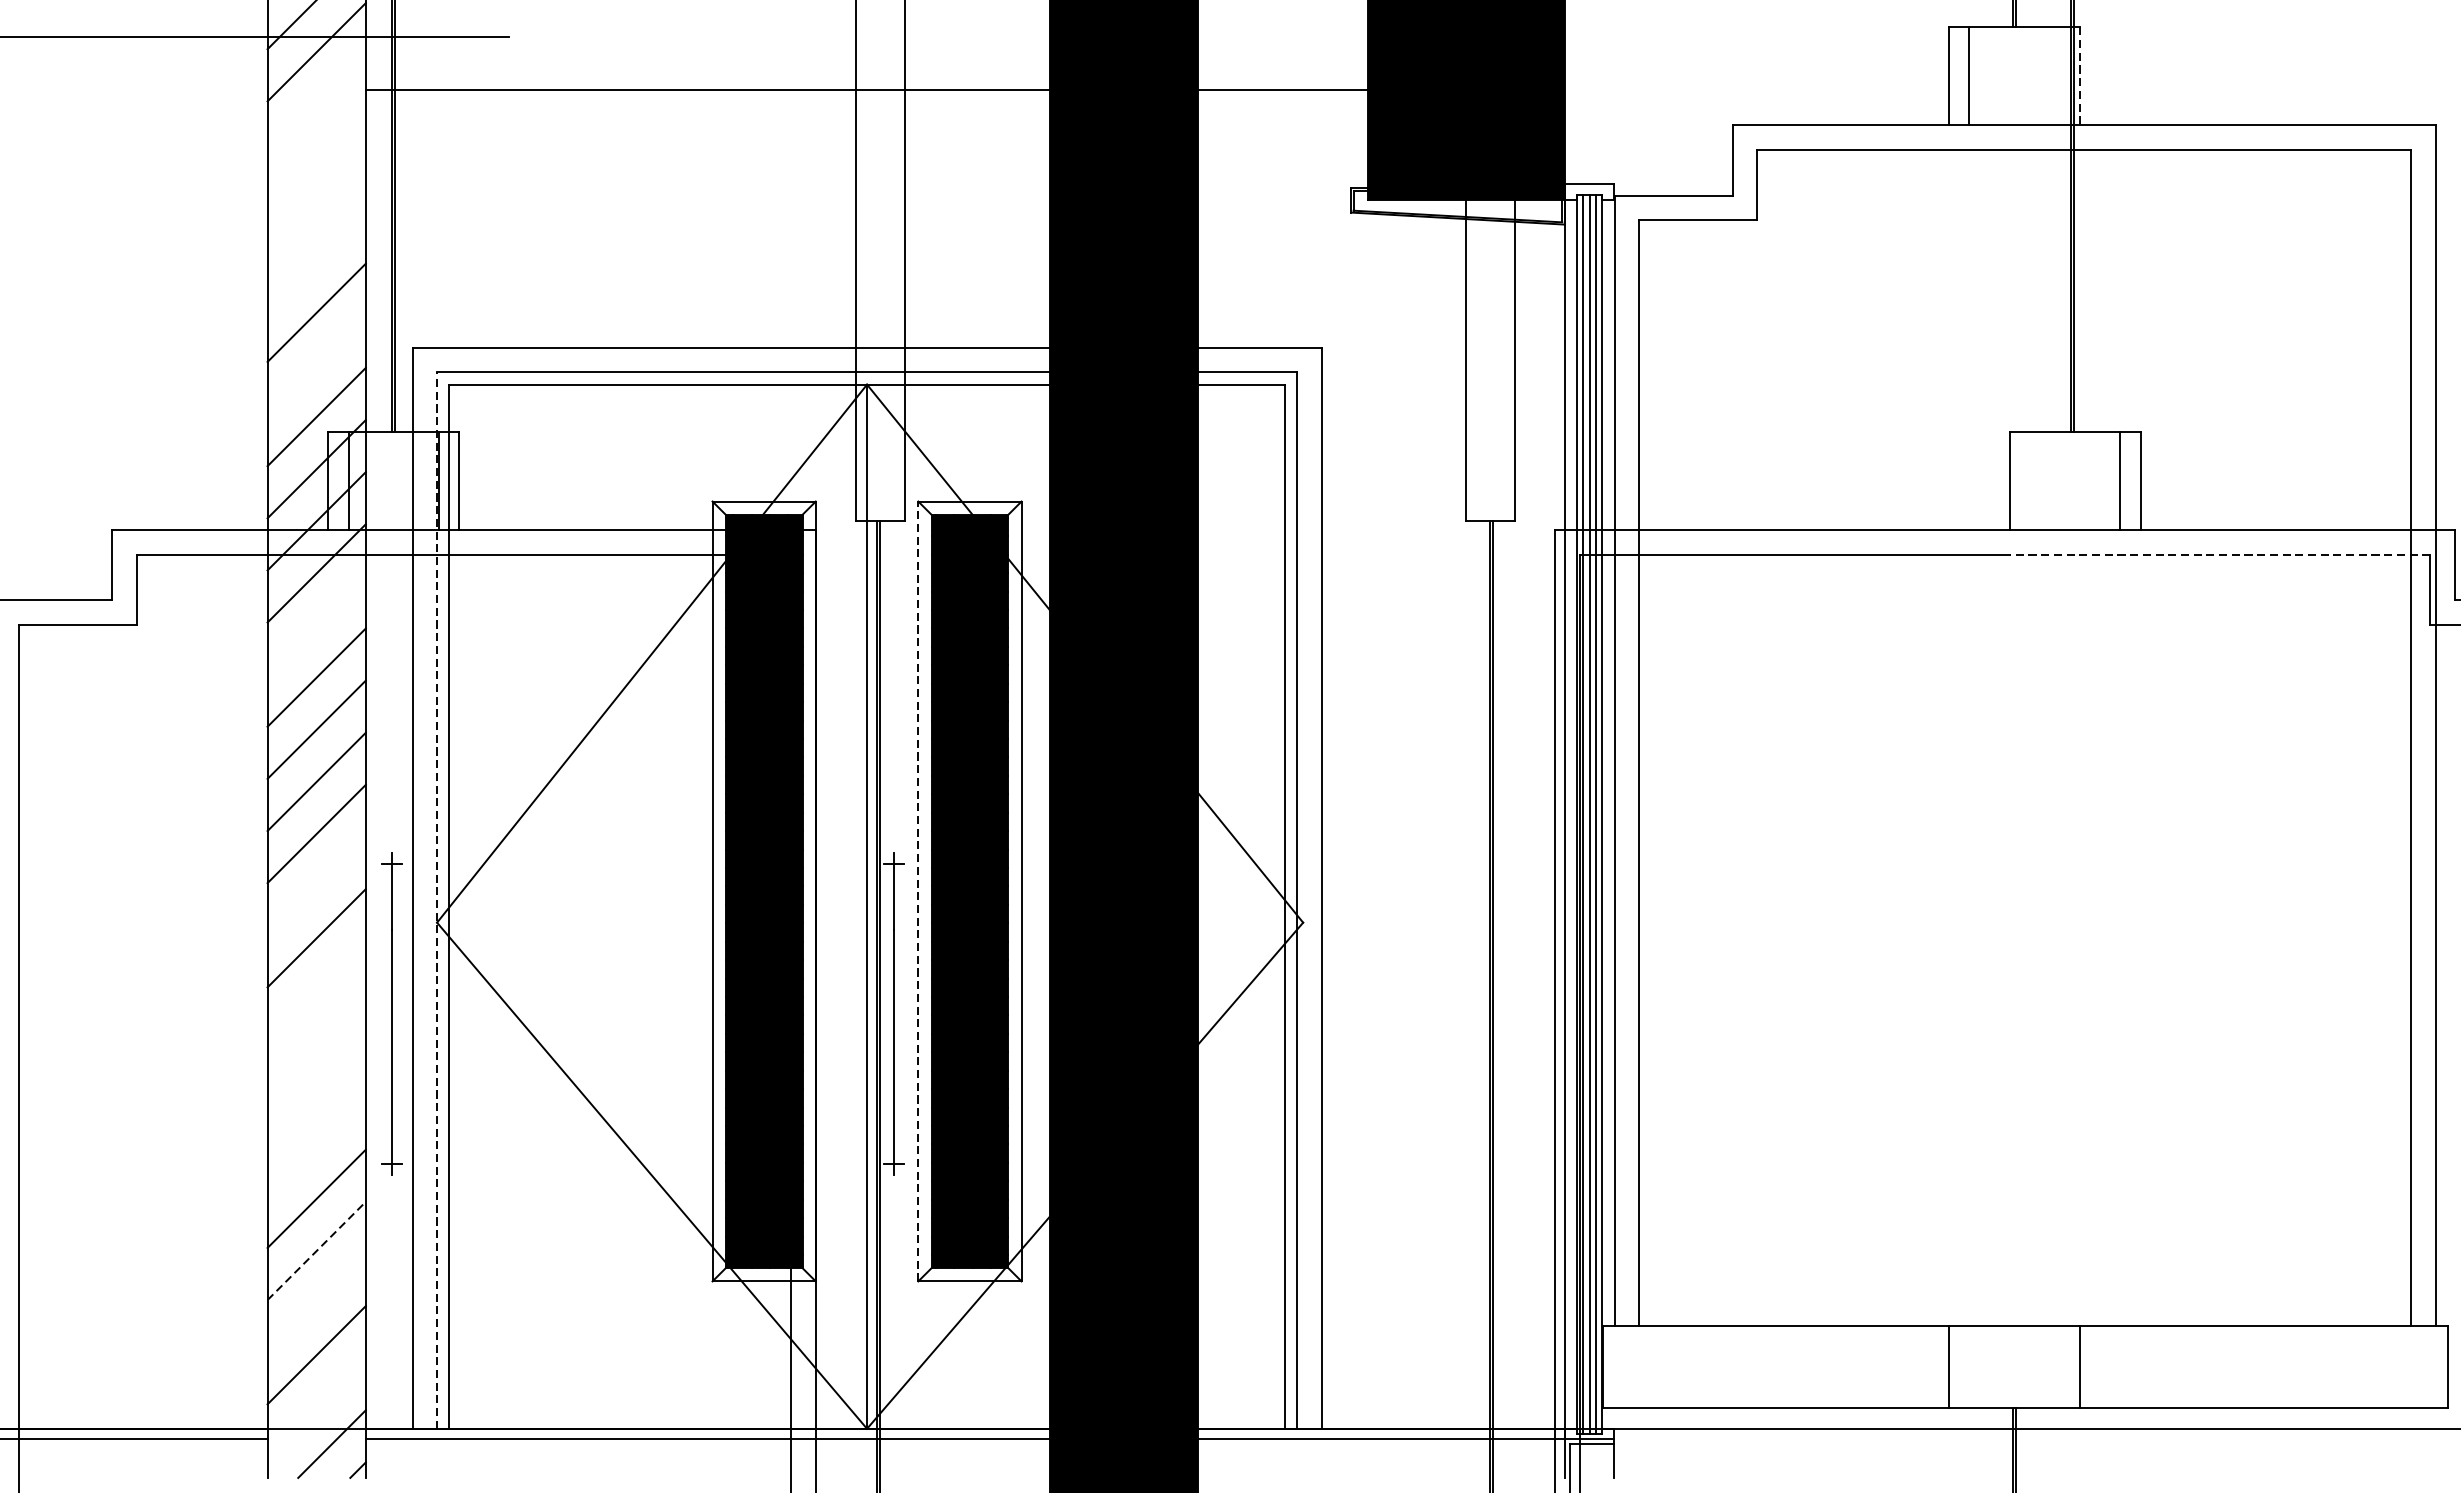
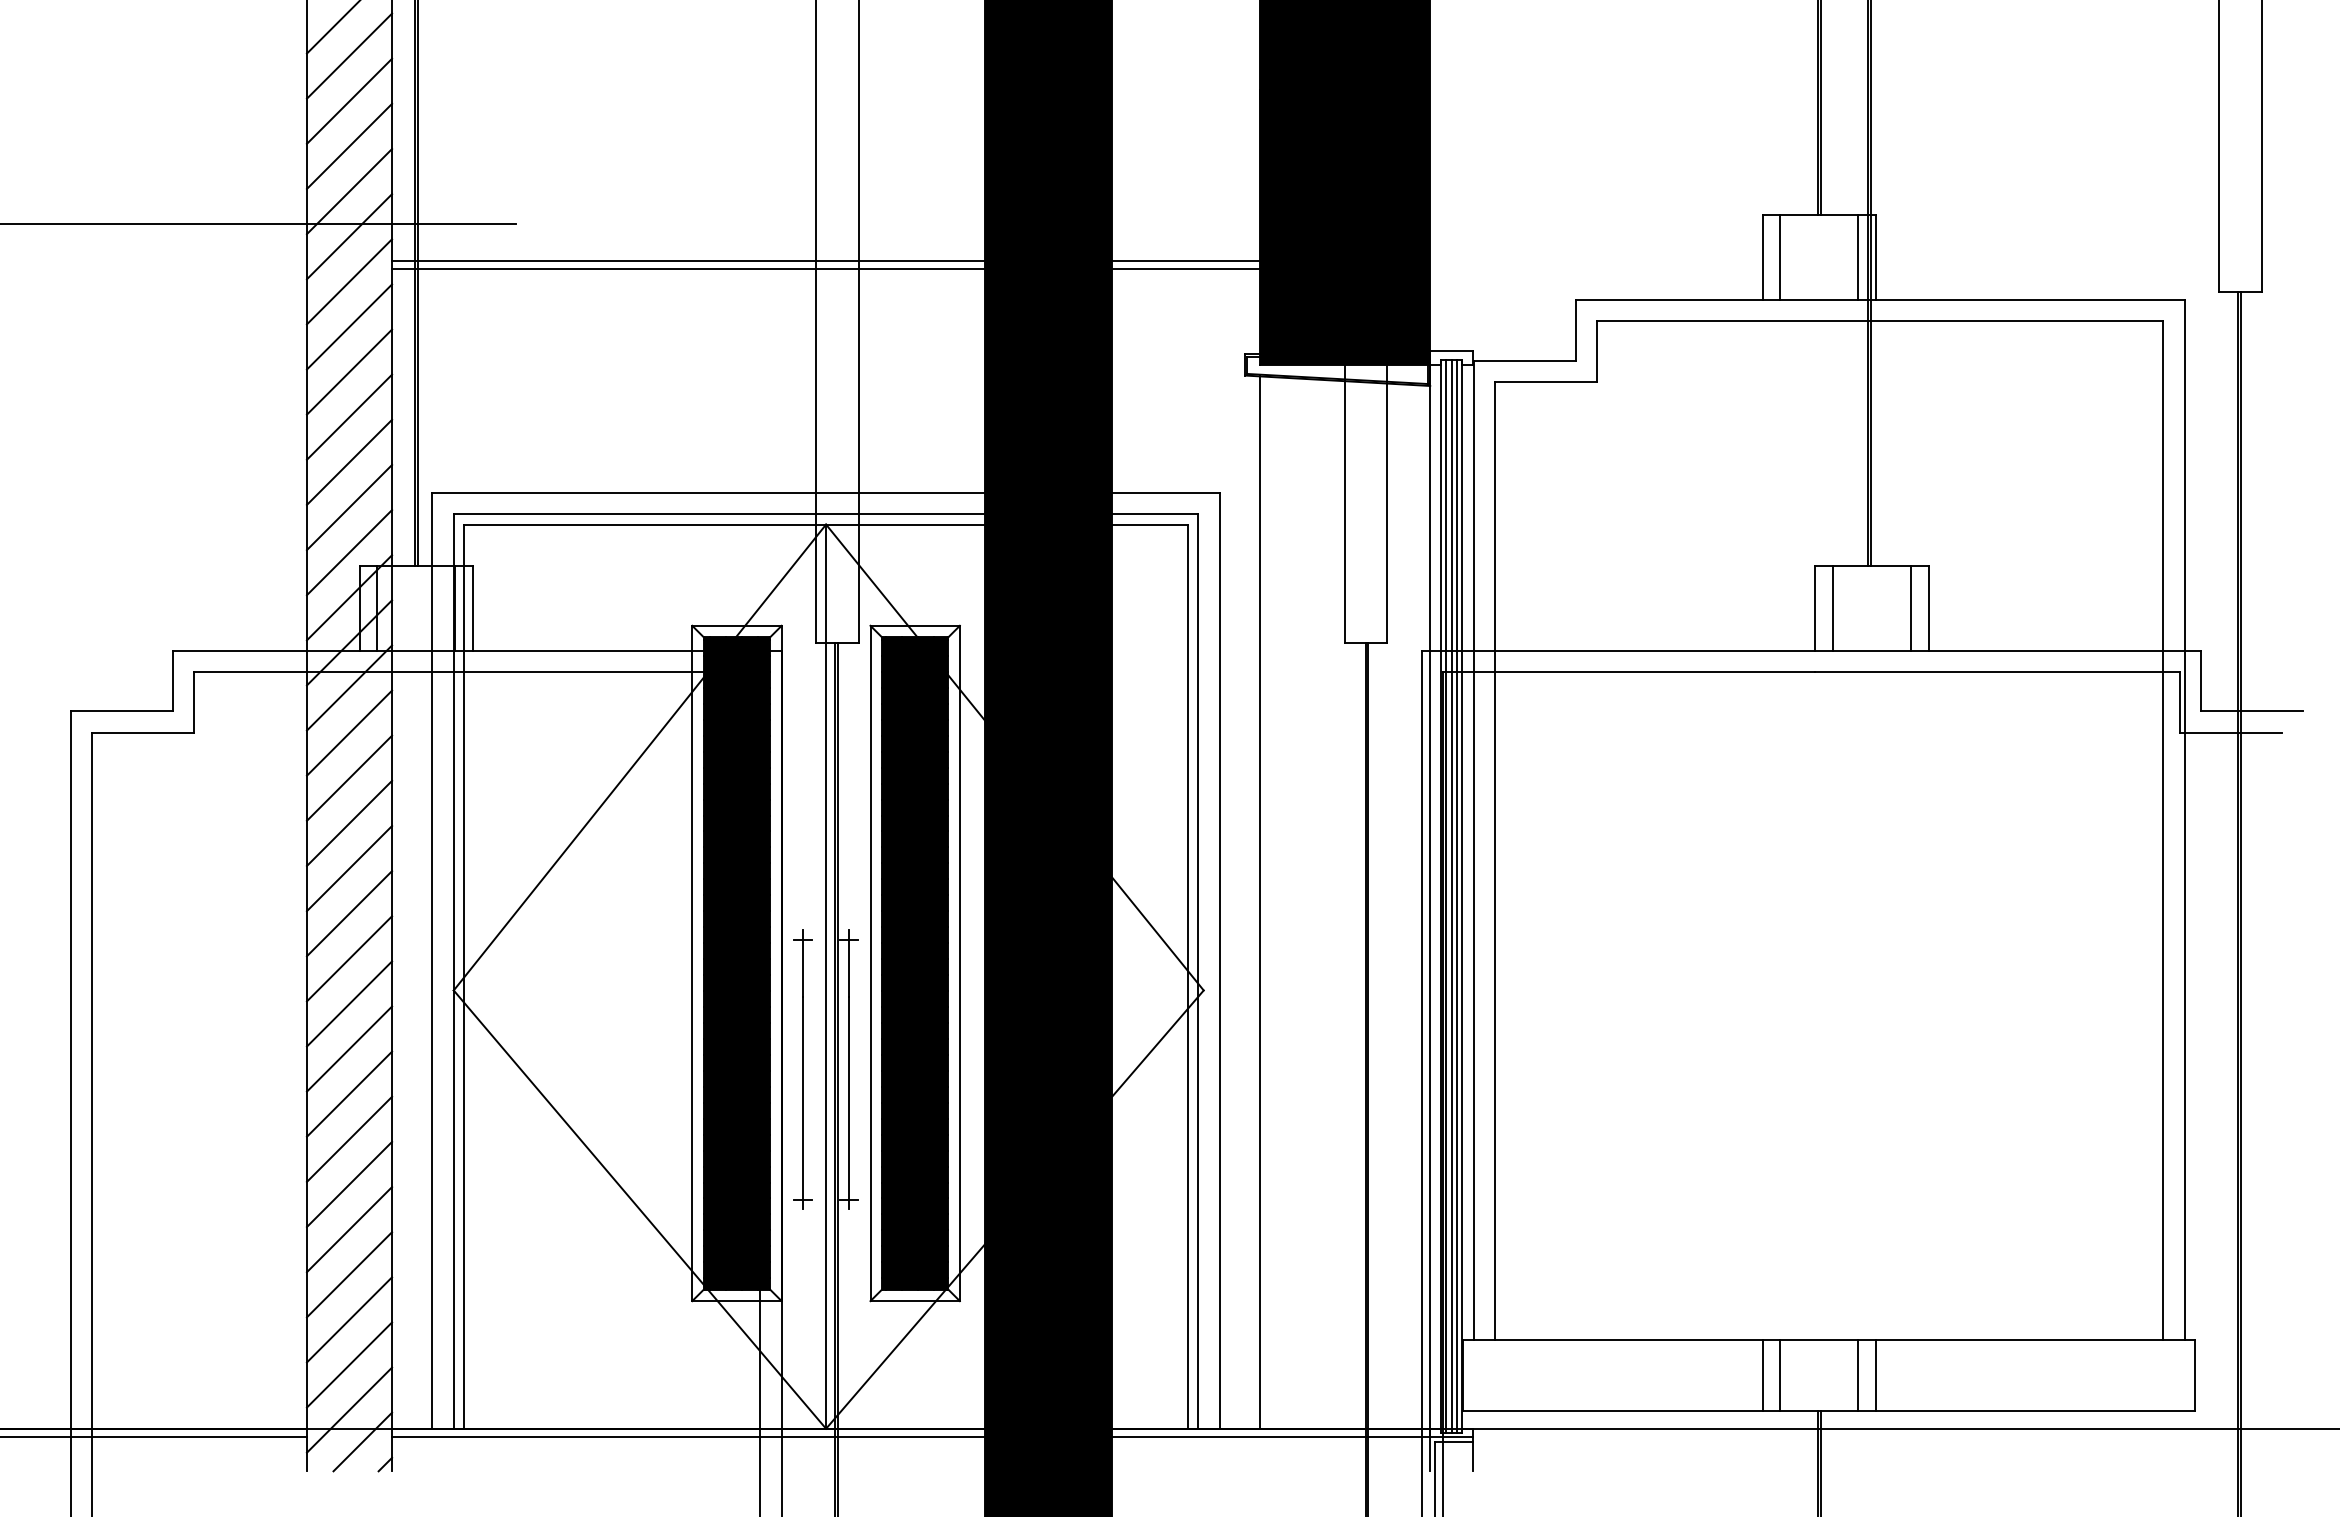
line: (2059, 76) -> (1858, 257), added
line: (2080, 77) -> (1876, 258), dashed -> solid
line: (867, 79) -> (826, 260), added
line: (316, 103) -> (349, 281), added
line: (316, 155) -> (349, 326), added
line: (316, 207) -> (349, 371), added
line: (316, 259) -> (349, 416), added
line: (316, 364) -> (349, 507), added
line: (2030, 480) -> (1833, 607), added
line: (2219, 554) -> (1997, 671), dashed -> solid
line: (316, 624) -> (349, 732), added
line: (1368, 821) -> (1260, 902), added
line: (316, 885) -> (349, 958), added
line: (918, 891) -> (870, 963), dashed -> solid
line: (436, 899) -> (453, 970), dashed -> solid
line: (316, 989) -> (349, 1048), added
part: (391, 1013) -> (802, 1069), moved
line: (316, 1041) -> (349, 1093), added
line: (316, 1093) -> (349, 1138), added
line: (316, 1146) -> (349, 1184), added
line: (316, 1250) -> (349, 1274), dashed -> solid
line: (316, 1302) -> (349, 1319), added
line: (1969, 1366) -> (1780, 1374), added
line: (2059, 1366) -> (1858, 1374), added
line: (316, 1406) -> (349, 1409), added

